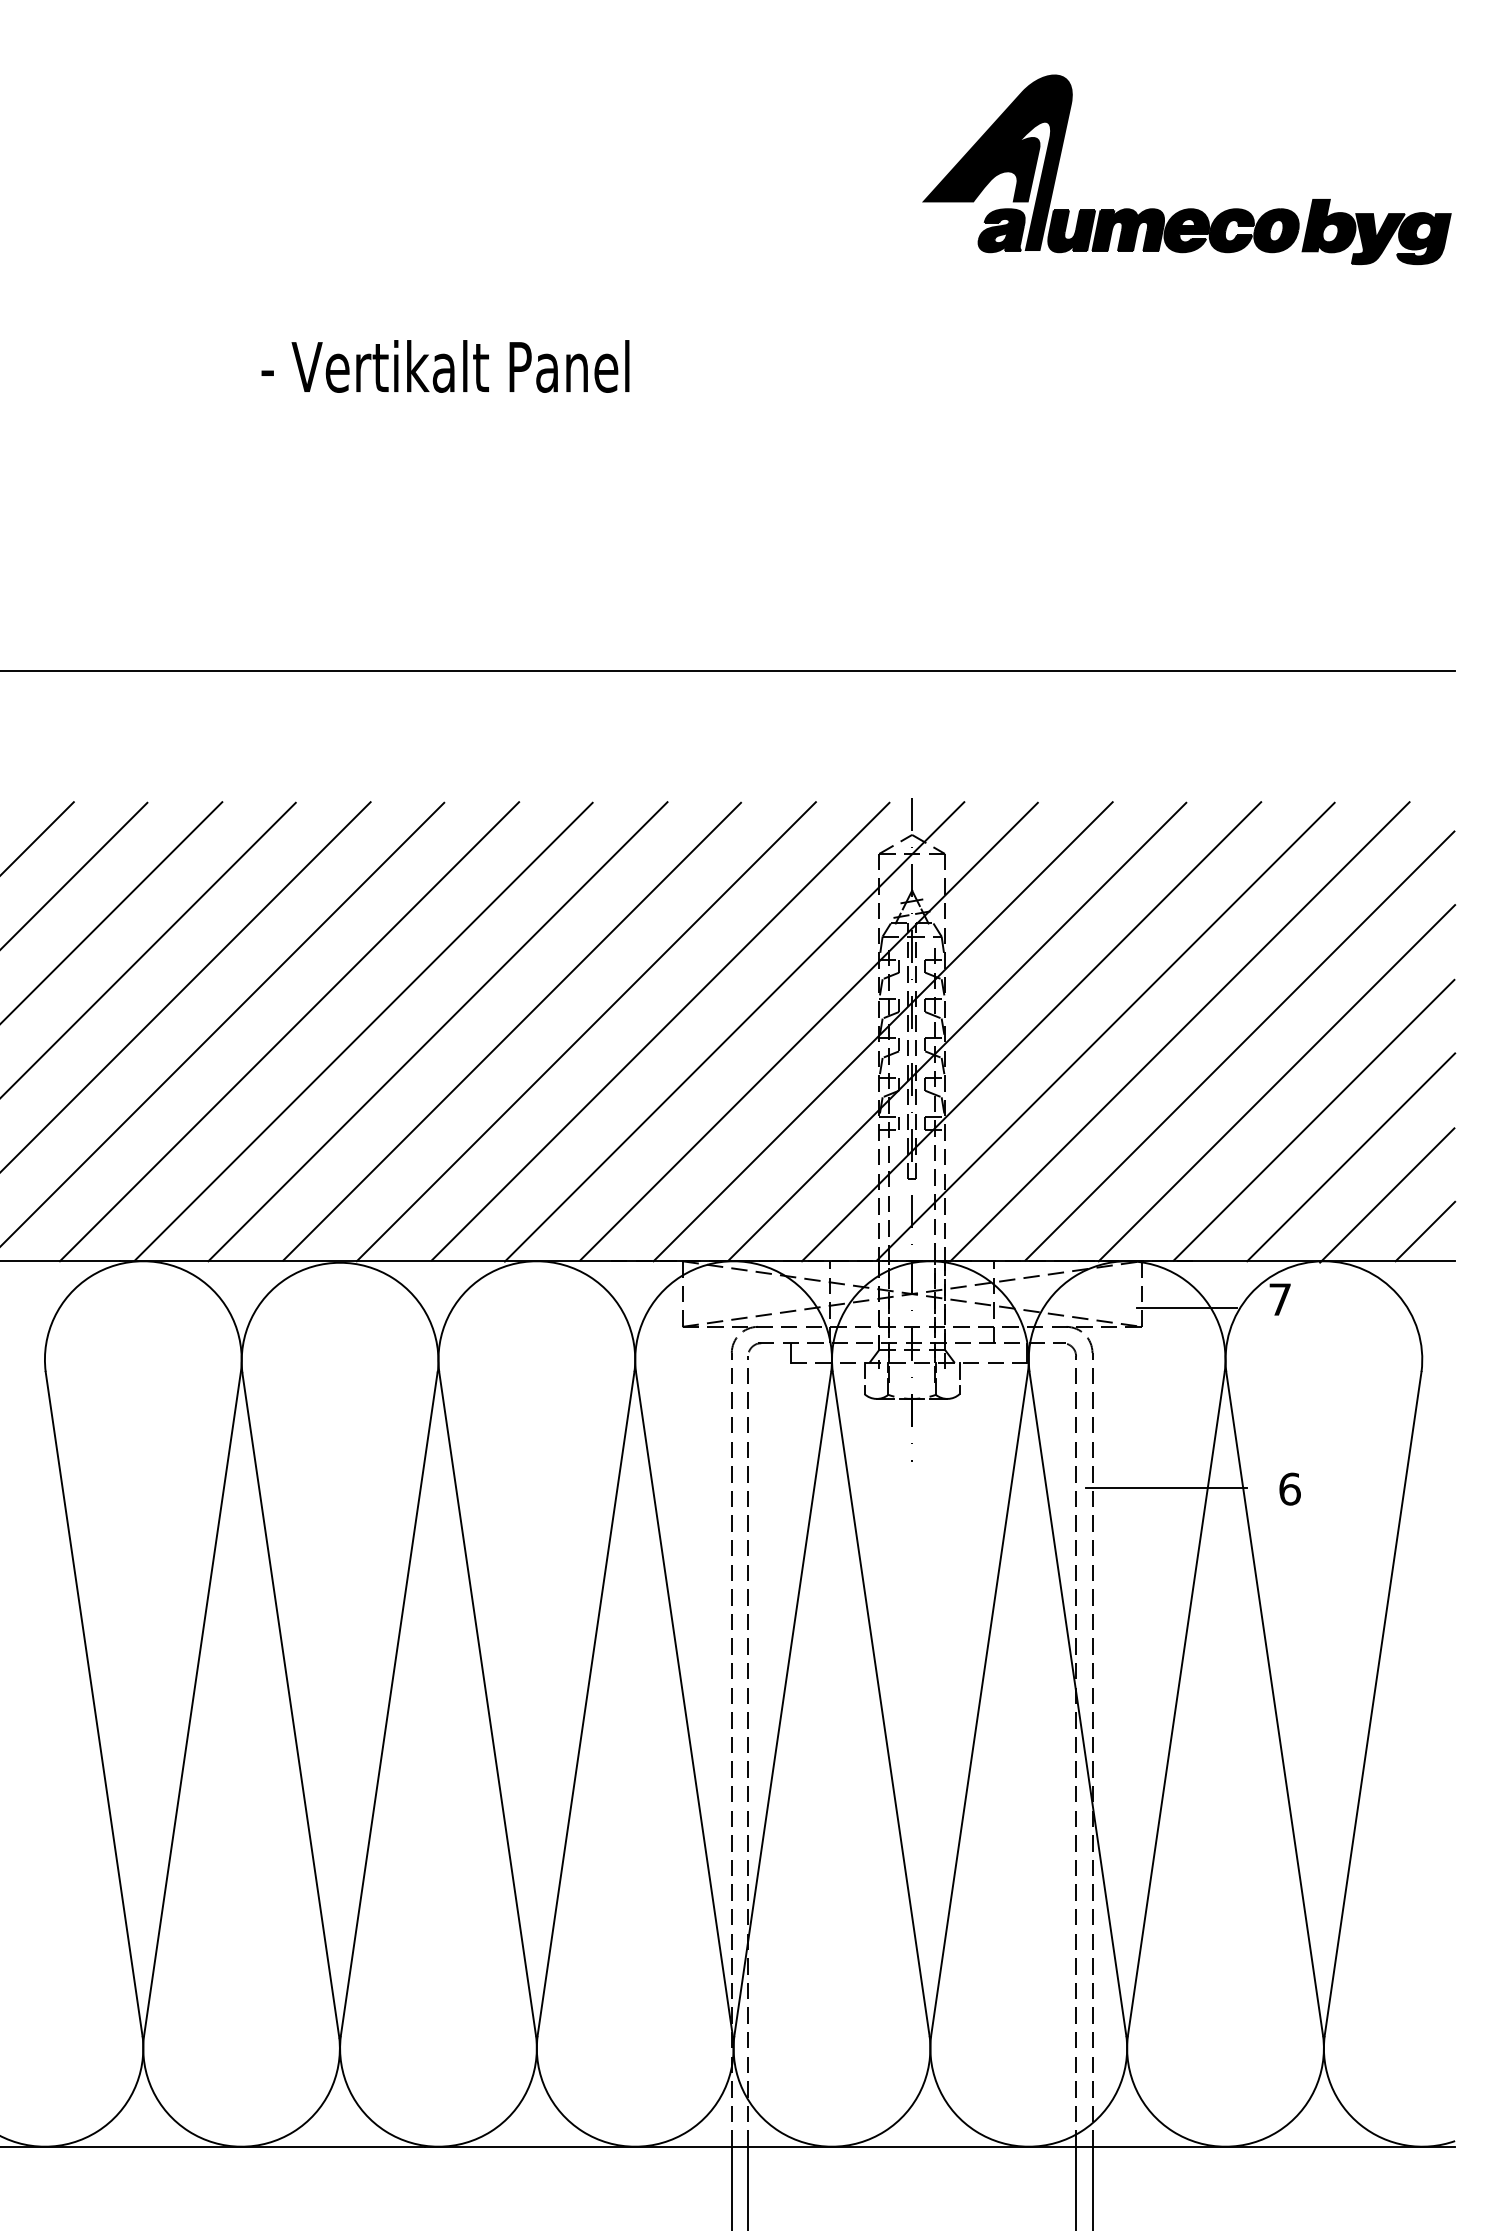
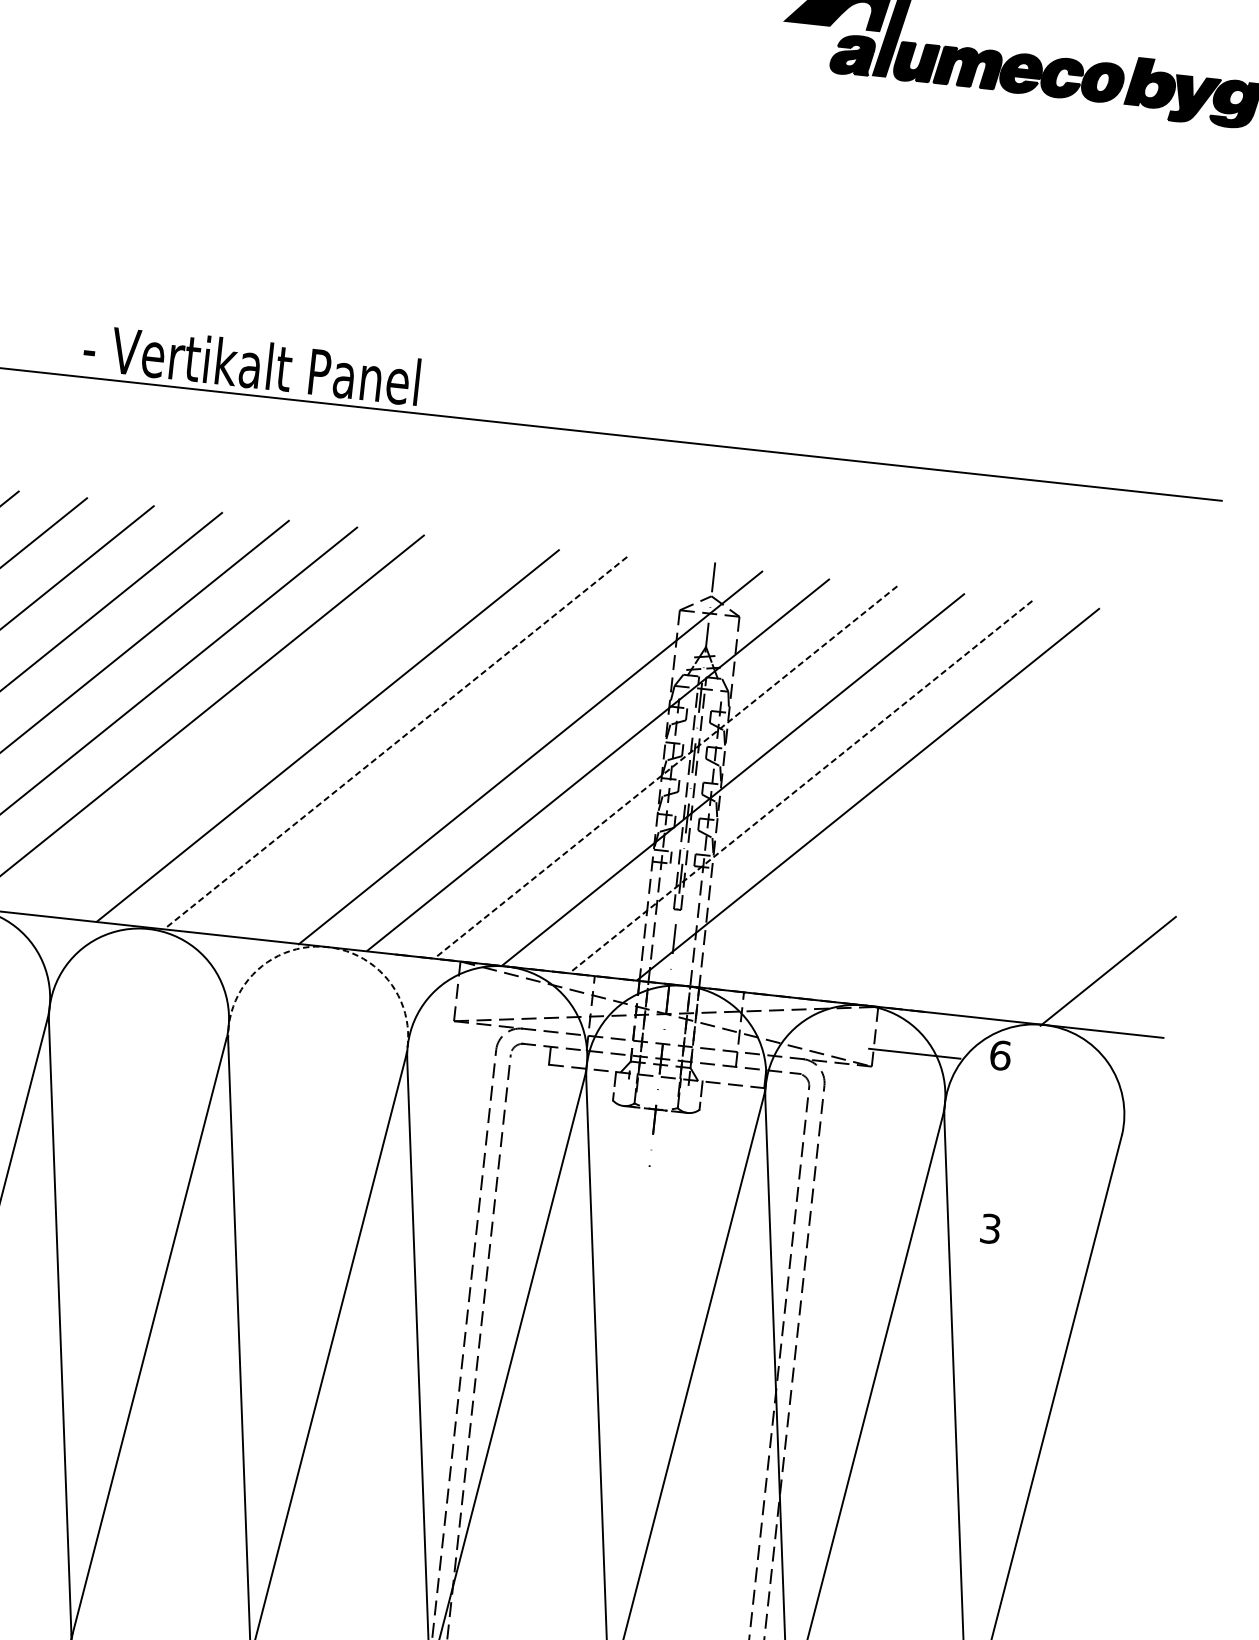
text: (445, 366) -> (251, 364), moved
line: (437, 1031) -> (260, 728), removed
line: (586, 1031) -> (395, 742), solid -> dashed
line: (660, 1031) -> (463, 750), removed
line: (883, 1031) -> (666, 772), solid -> dashed
line: (1031, 1031) -> (800, 786), solid -> dashed
line: (1179, 1031) -> (935, 801), removed
line: (1239, 1045) -> (988, 820), removed
line: (1276, 1083) -> (1018, 858), removed
line: (1314, 1120) -> (1049, 895), removed
line: (1351, 1157) -> (1079, 933), removed
line: (1425, 1231) -> (1139, 1007), removed
arc: (536, 1261) -> (327, 947), solid -> dashed
text: (1280, 1299) -> (1000, 1055), 7 -> 6
line: (1166, 1487) -> (878, 1215), removed
text: (1289, 1488) -> (990, 1228), 6 -> 3

